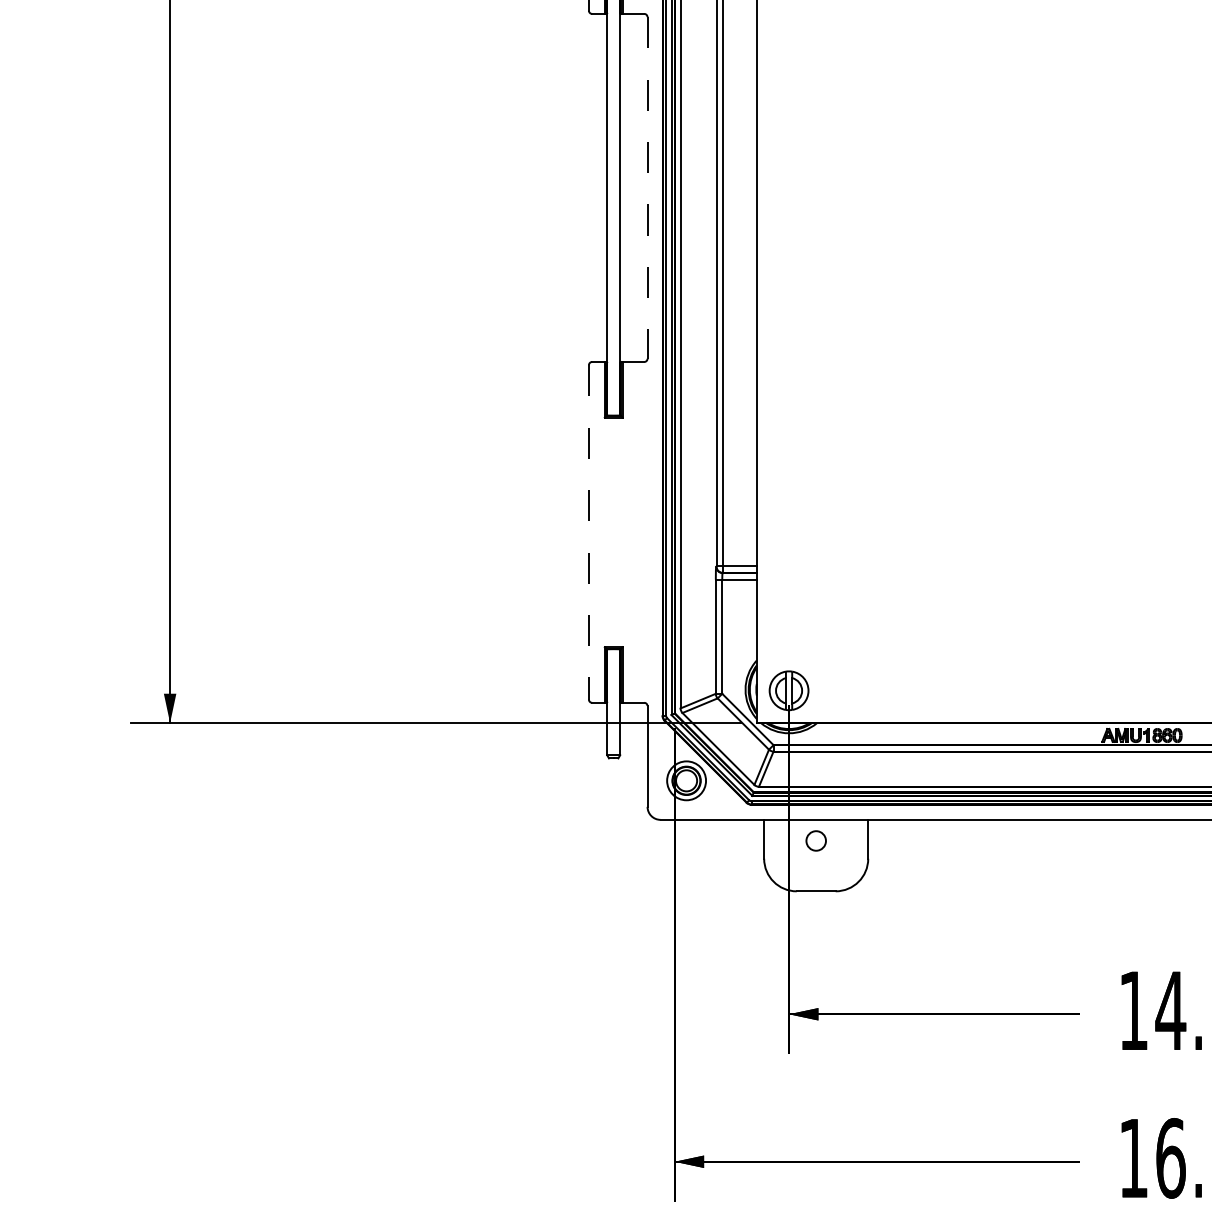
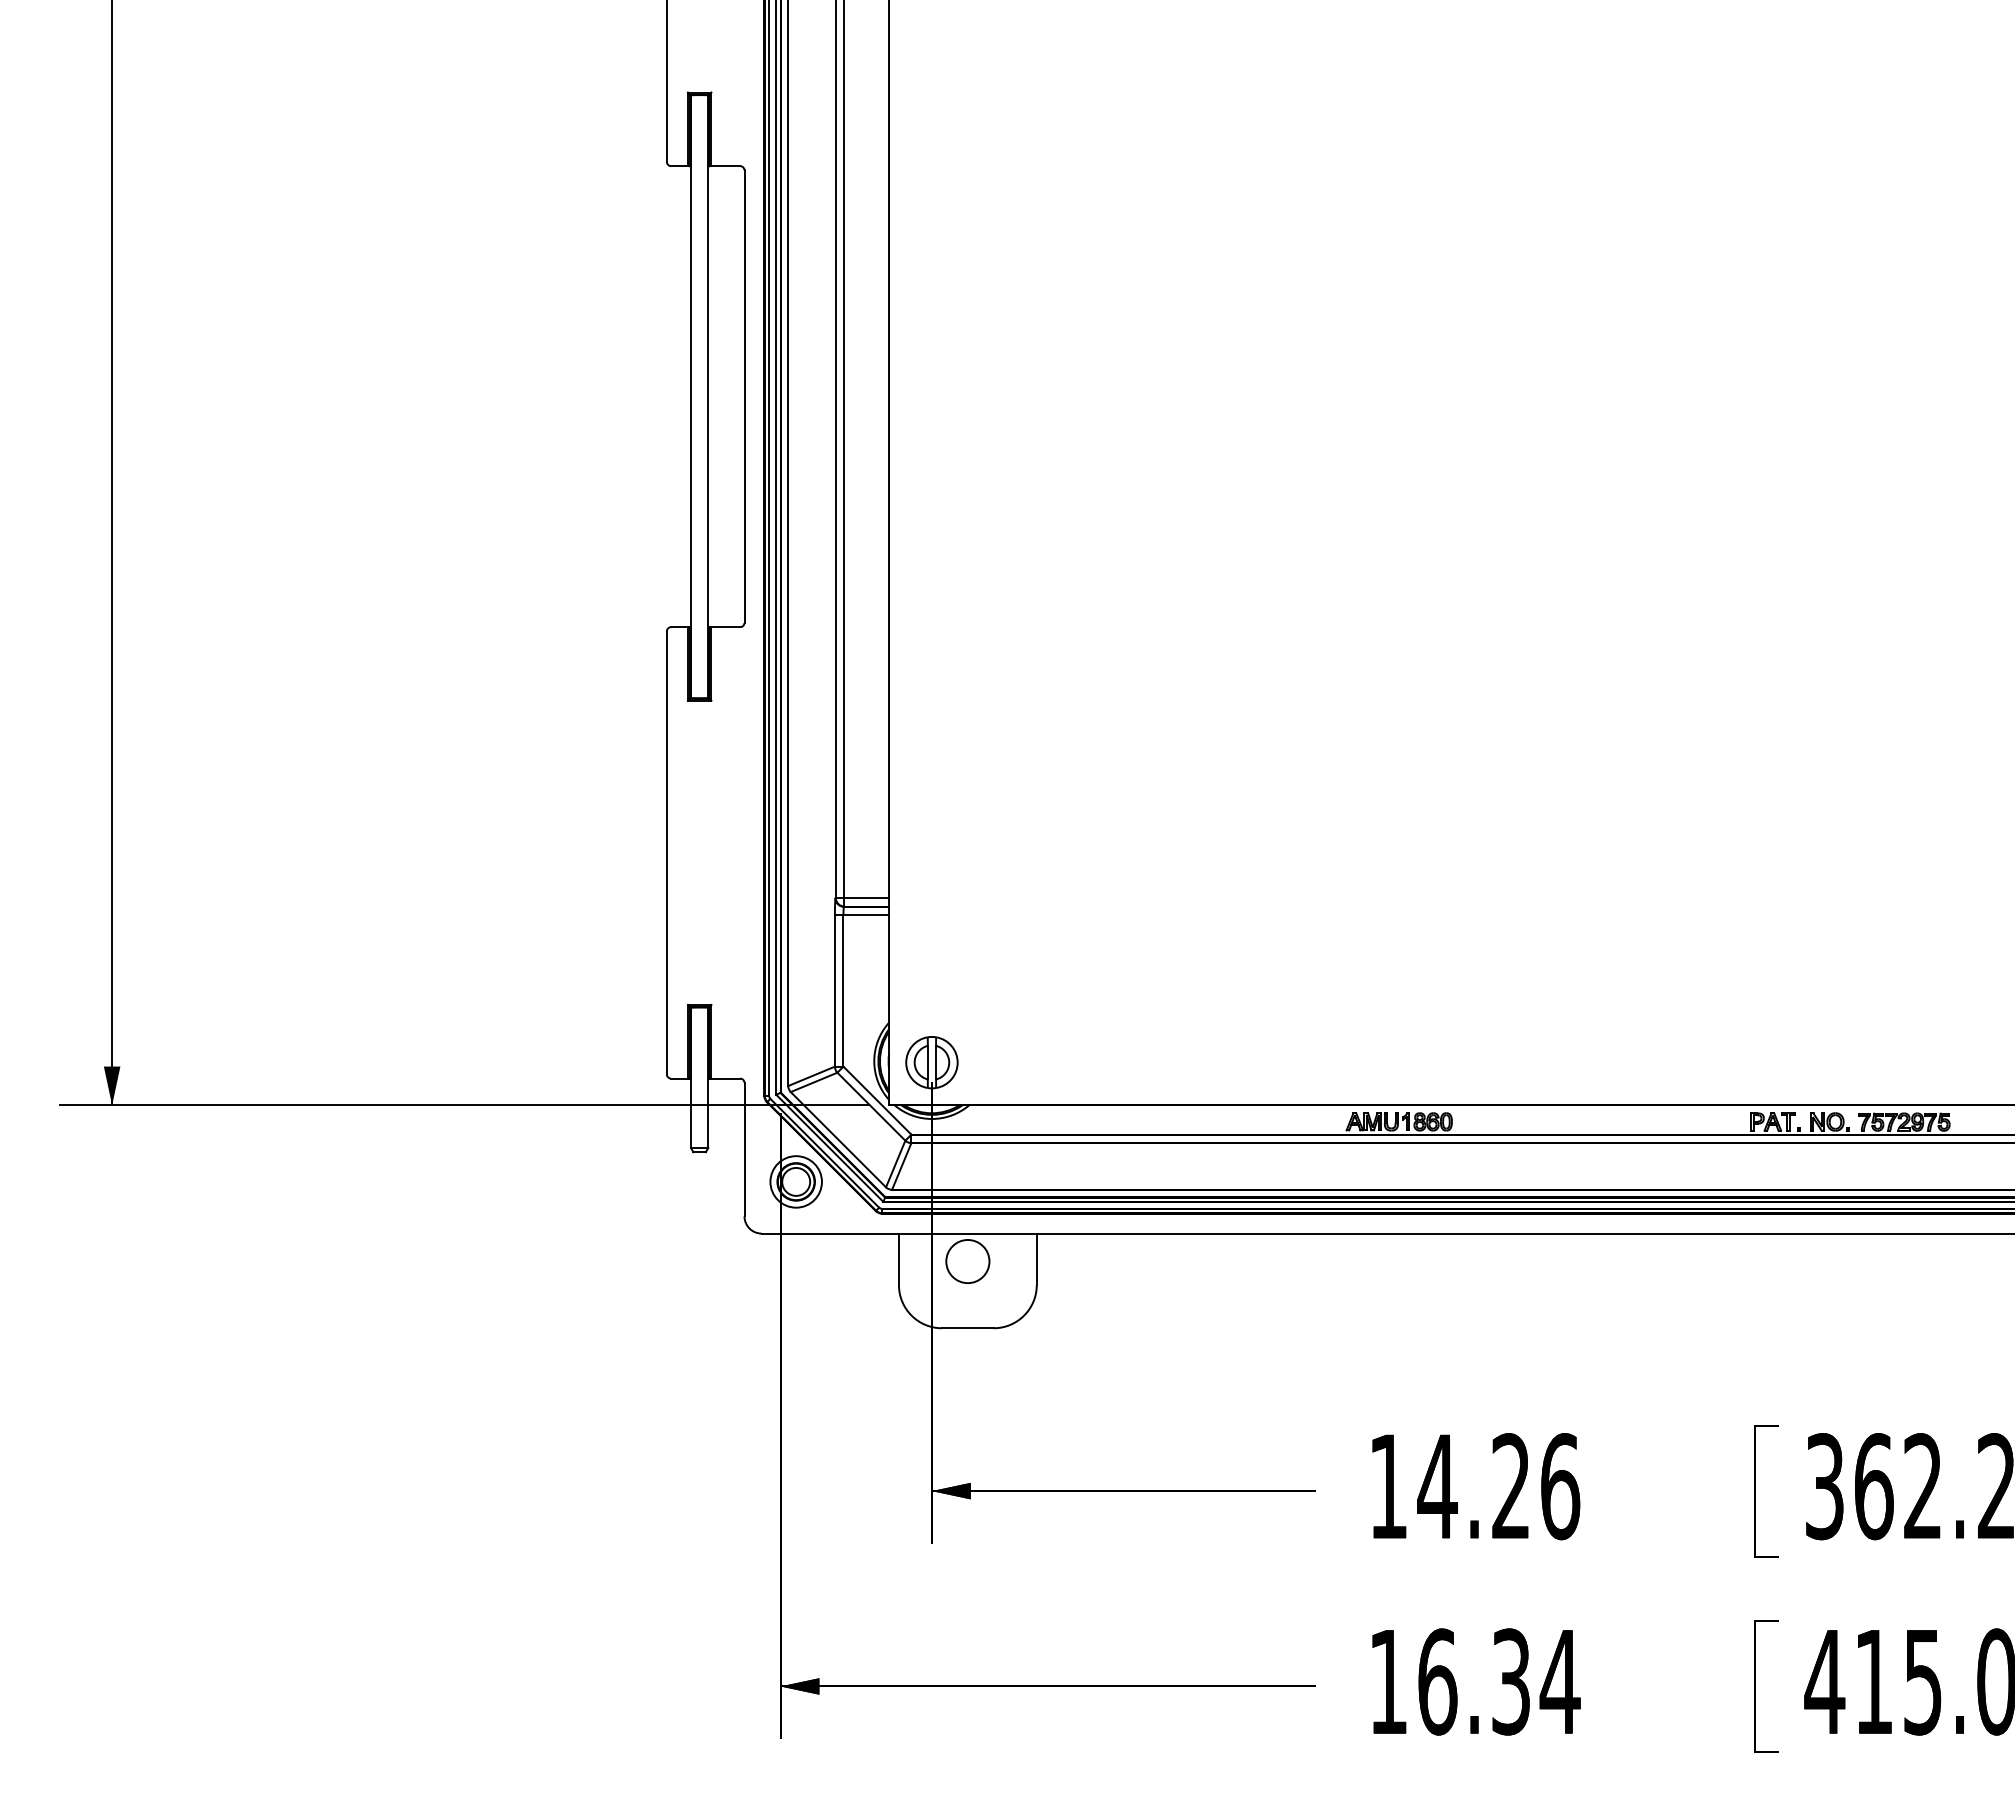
line: (647, 188) -> (744, 397), dashed -> solid
line: (588, 532) -> (666, 853), dashed -> solid
circle: (815, 840) -> (967, 1261), size x1.67

